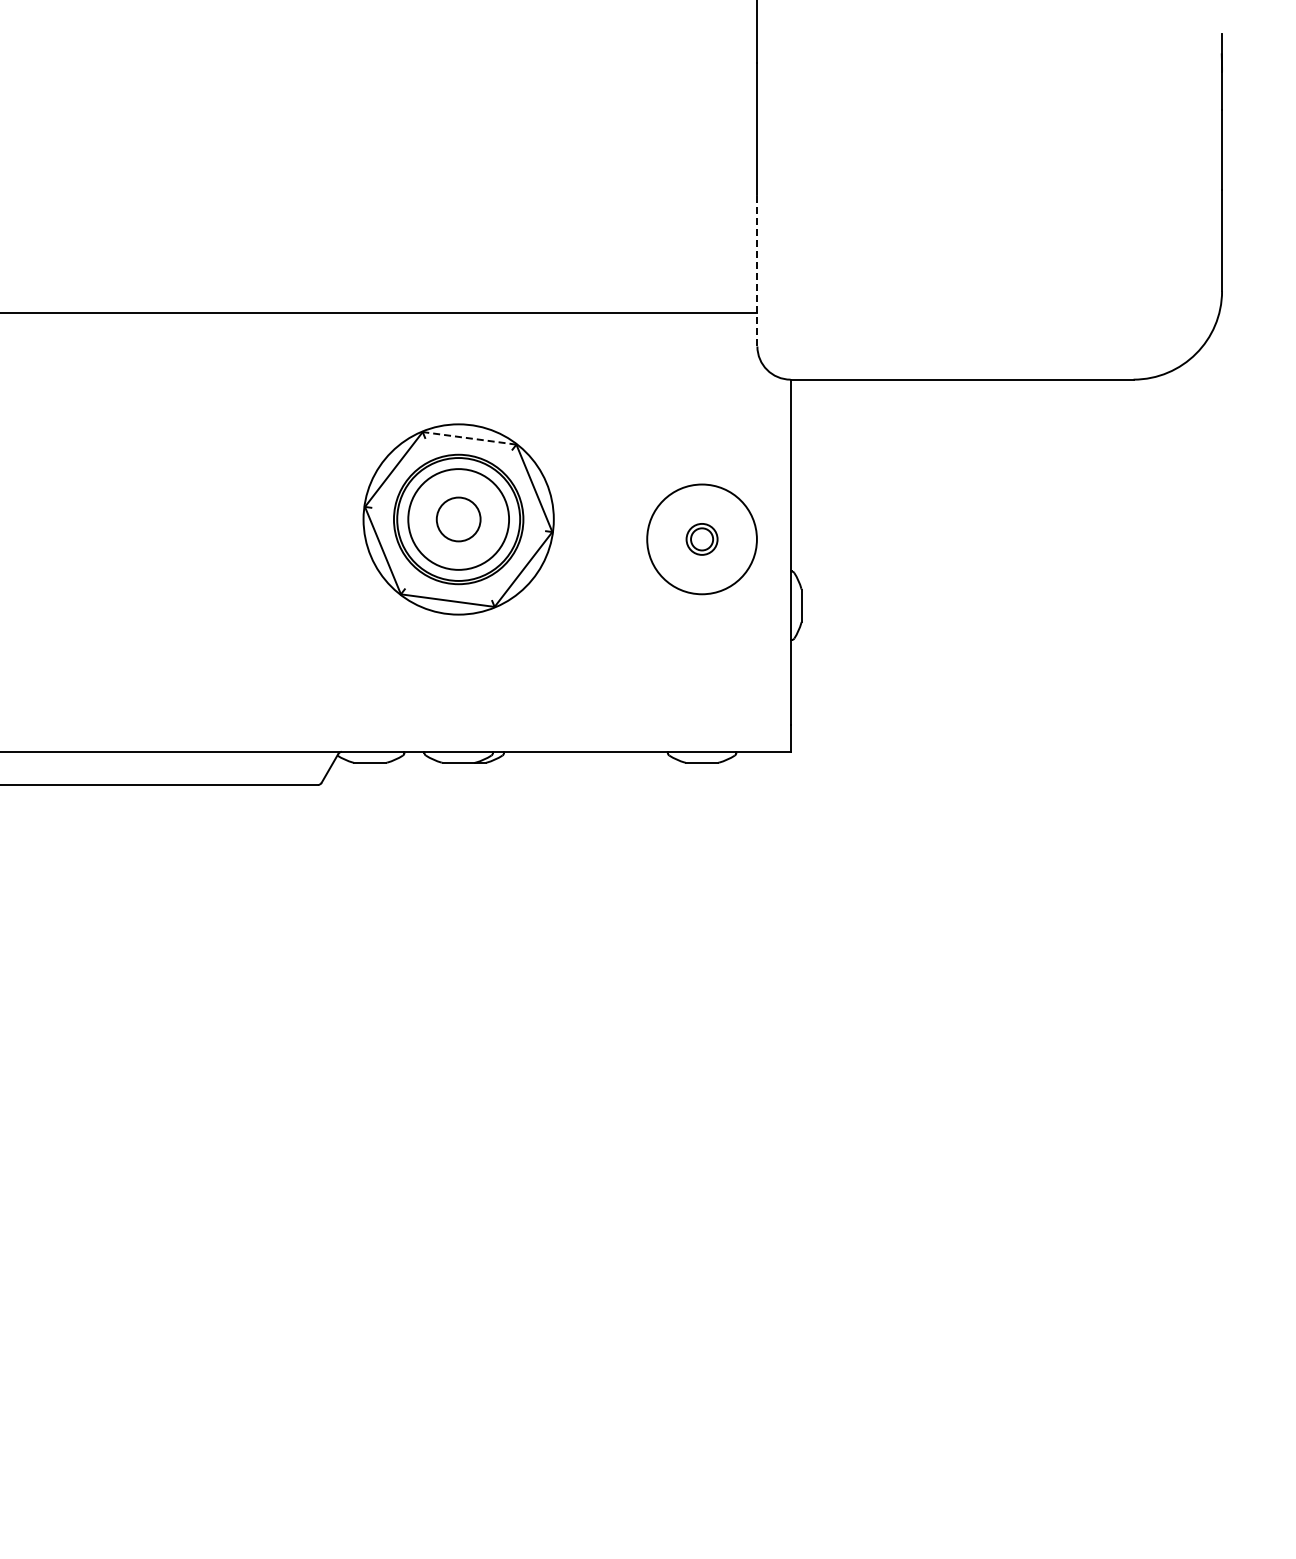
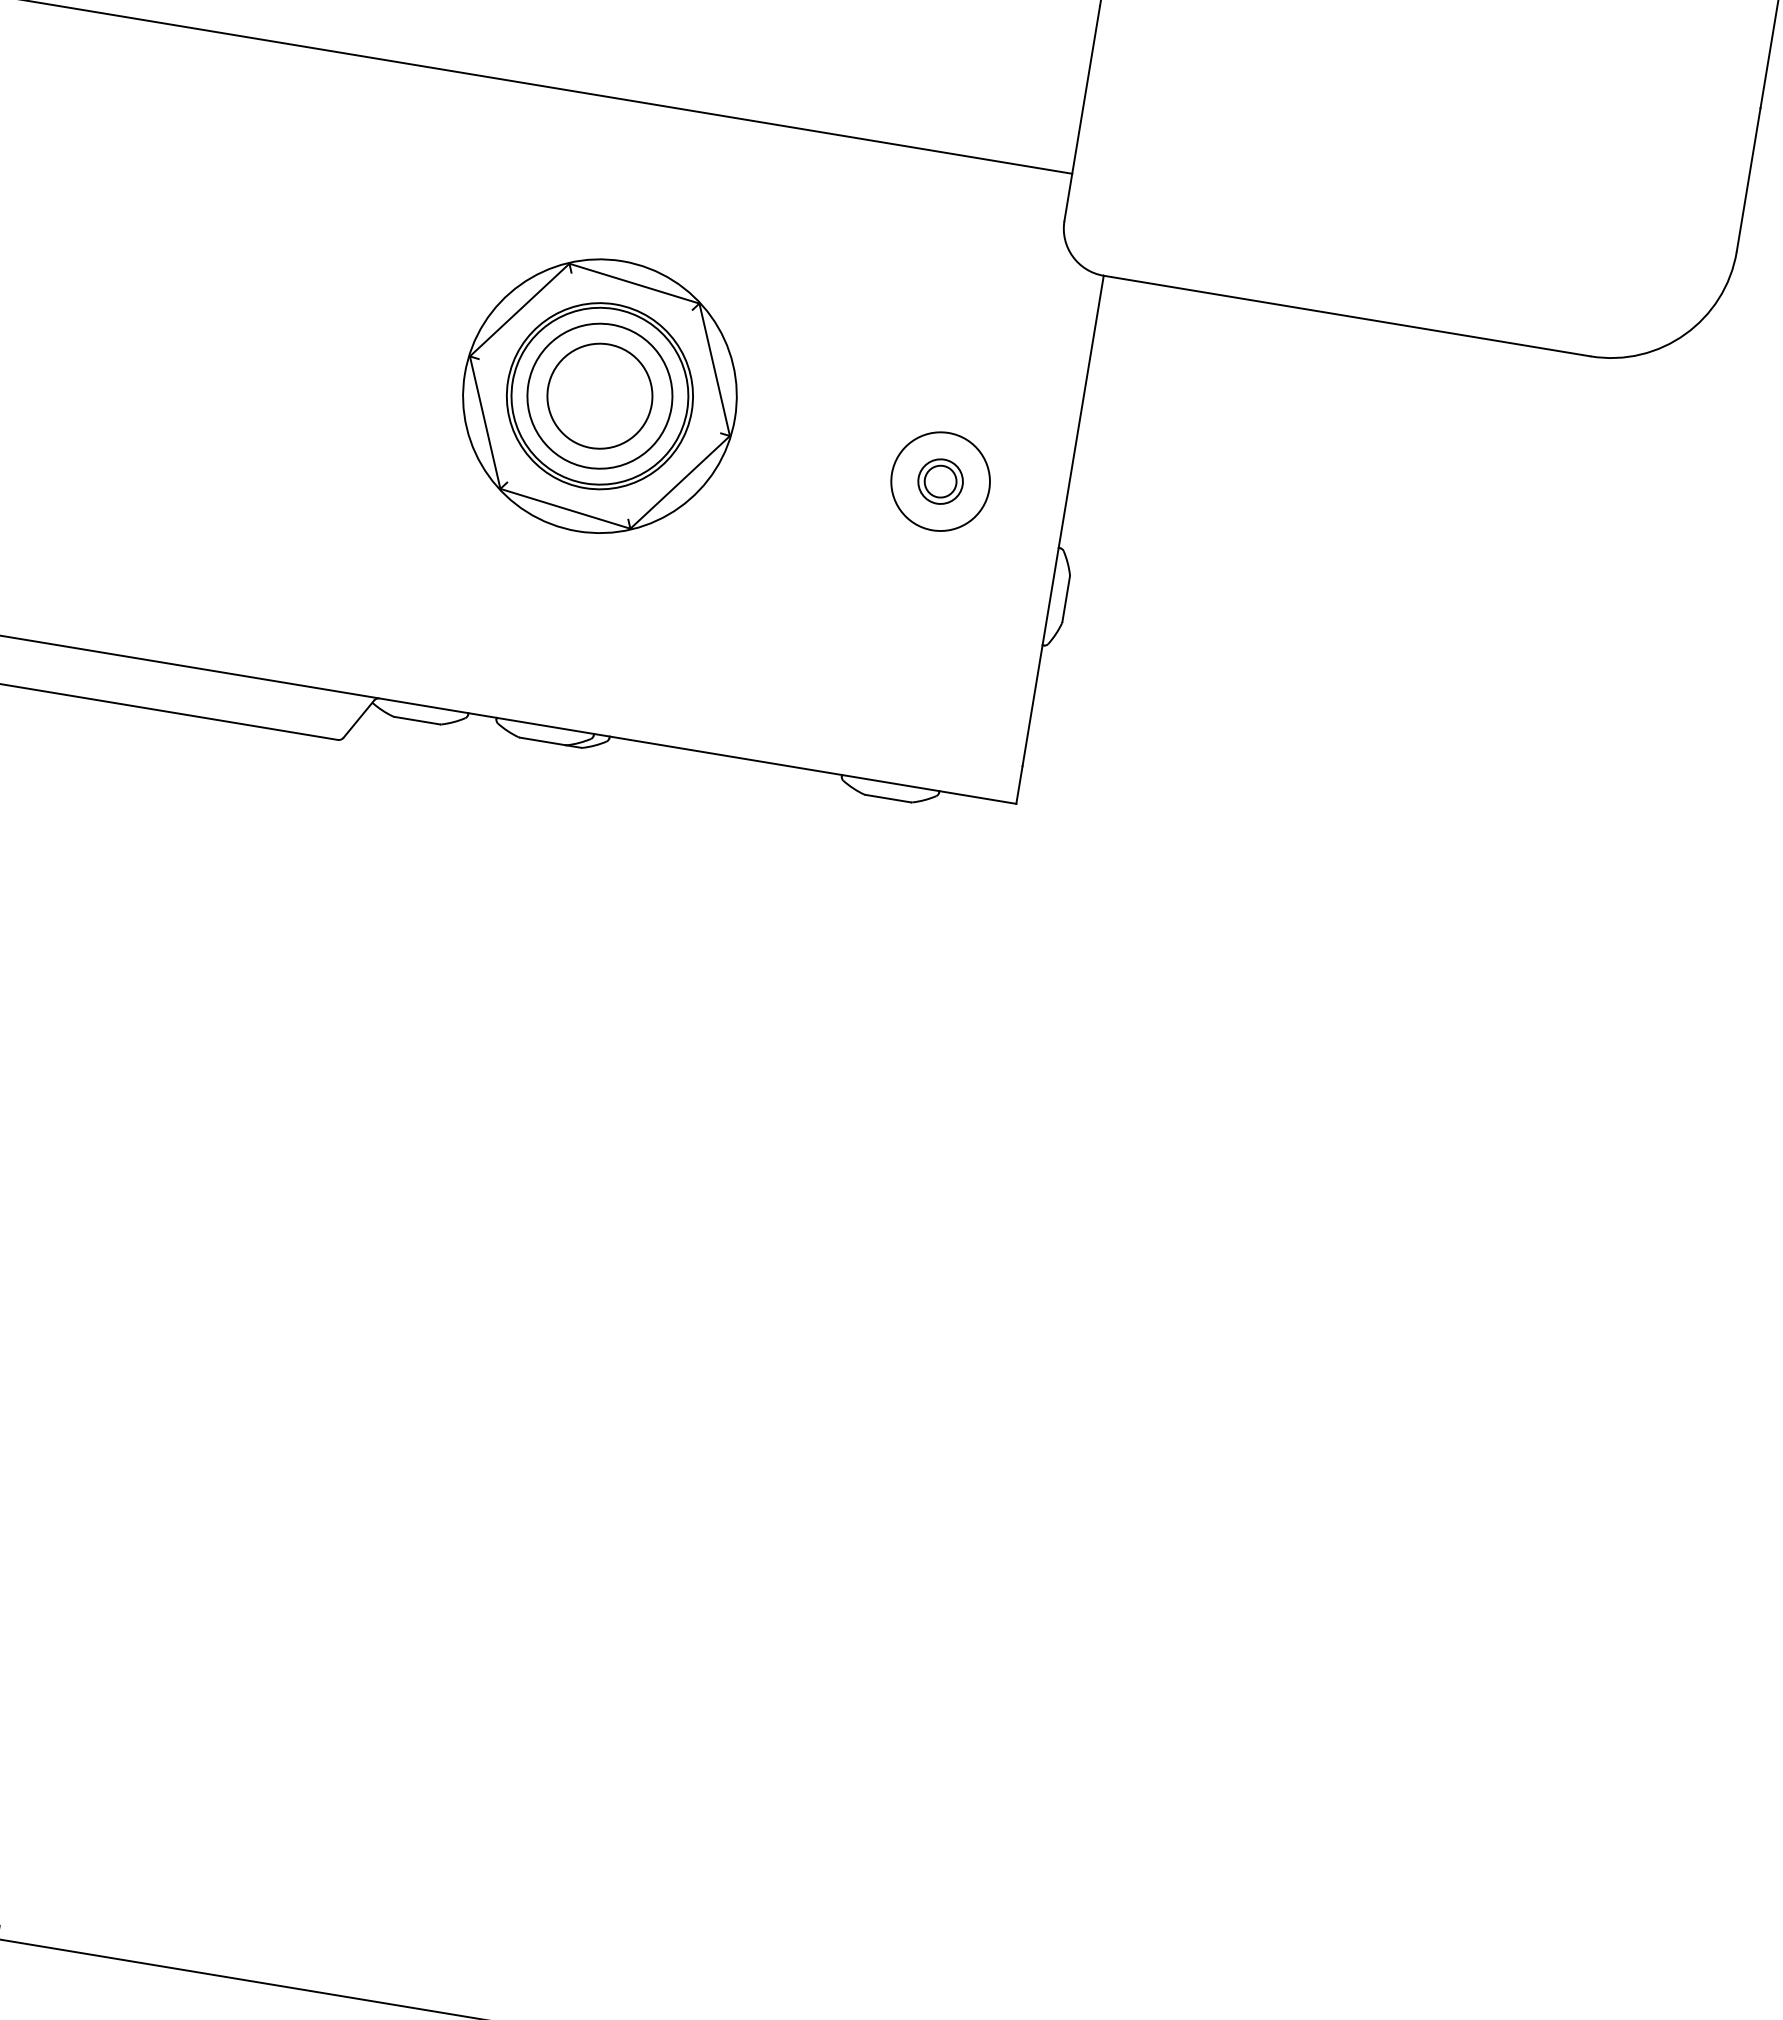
line: (757, 270) -> (1082, 113), dashed -> solid
line: (469, 438) -> (634, 283), dashed -> solid
circle: (458, 519) -> (599, 396), size x1.67
circle: (701, 539) -> (939, 481), size x0.62

